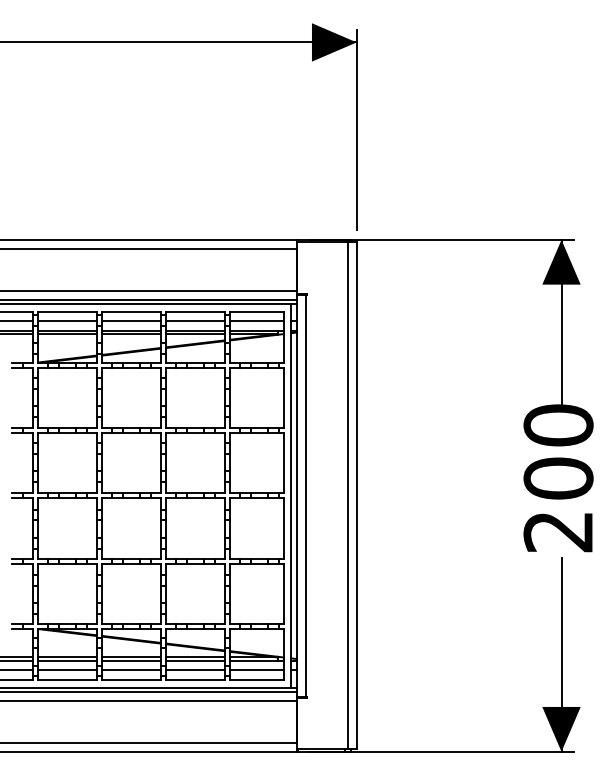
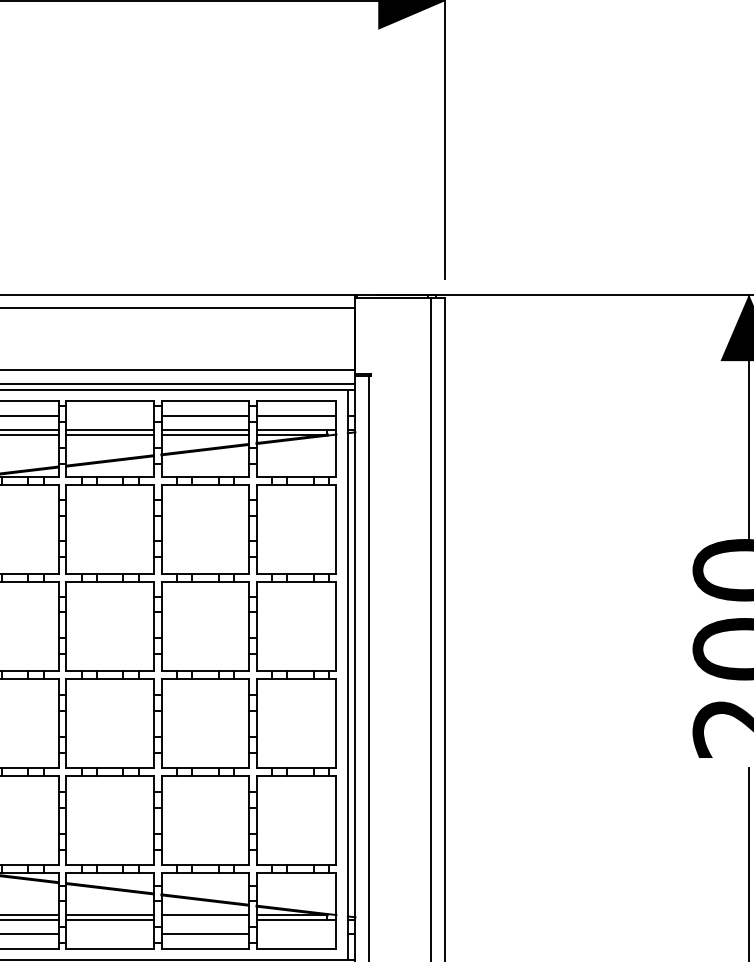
line: (131, 321) -> (110, 415), removed
line: (195, 660) -> (205, 919), removed
line: (131, 670) -> (110, 934), removed
line: (256, 670) -> (295, 934), removed

